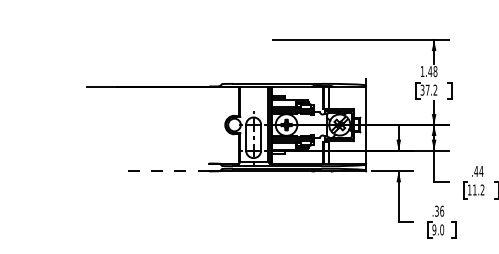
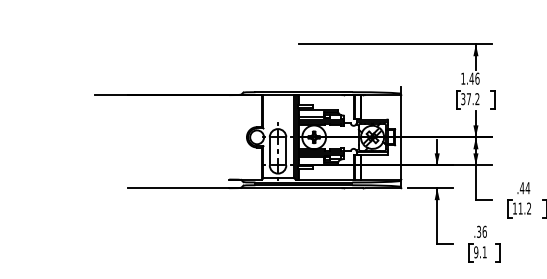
text: (435, 71) -> (477, 78), 1.48 -> 1.46
line: (162, 171) -> (178, 188), dashed -> solid
text: (442, 229) -> (485, 251), 9.0 -> 9.1

